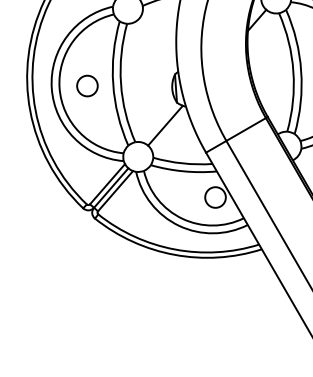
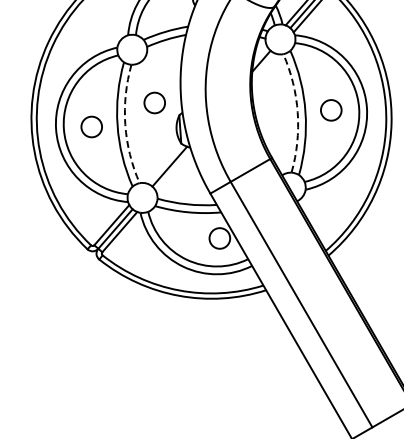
circle: (150, 61) -> (154, 102), added
arc: (293, 71) -> (297, 112), solid -> dashed
arc: (121, 83) -> (125, 124), solid -> dashed

